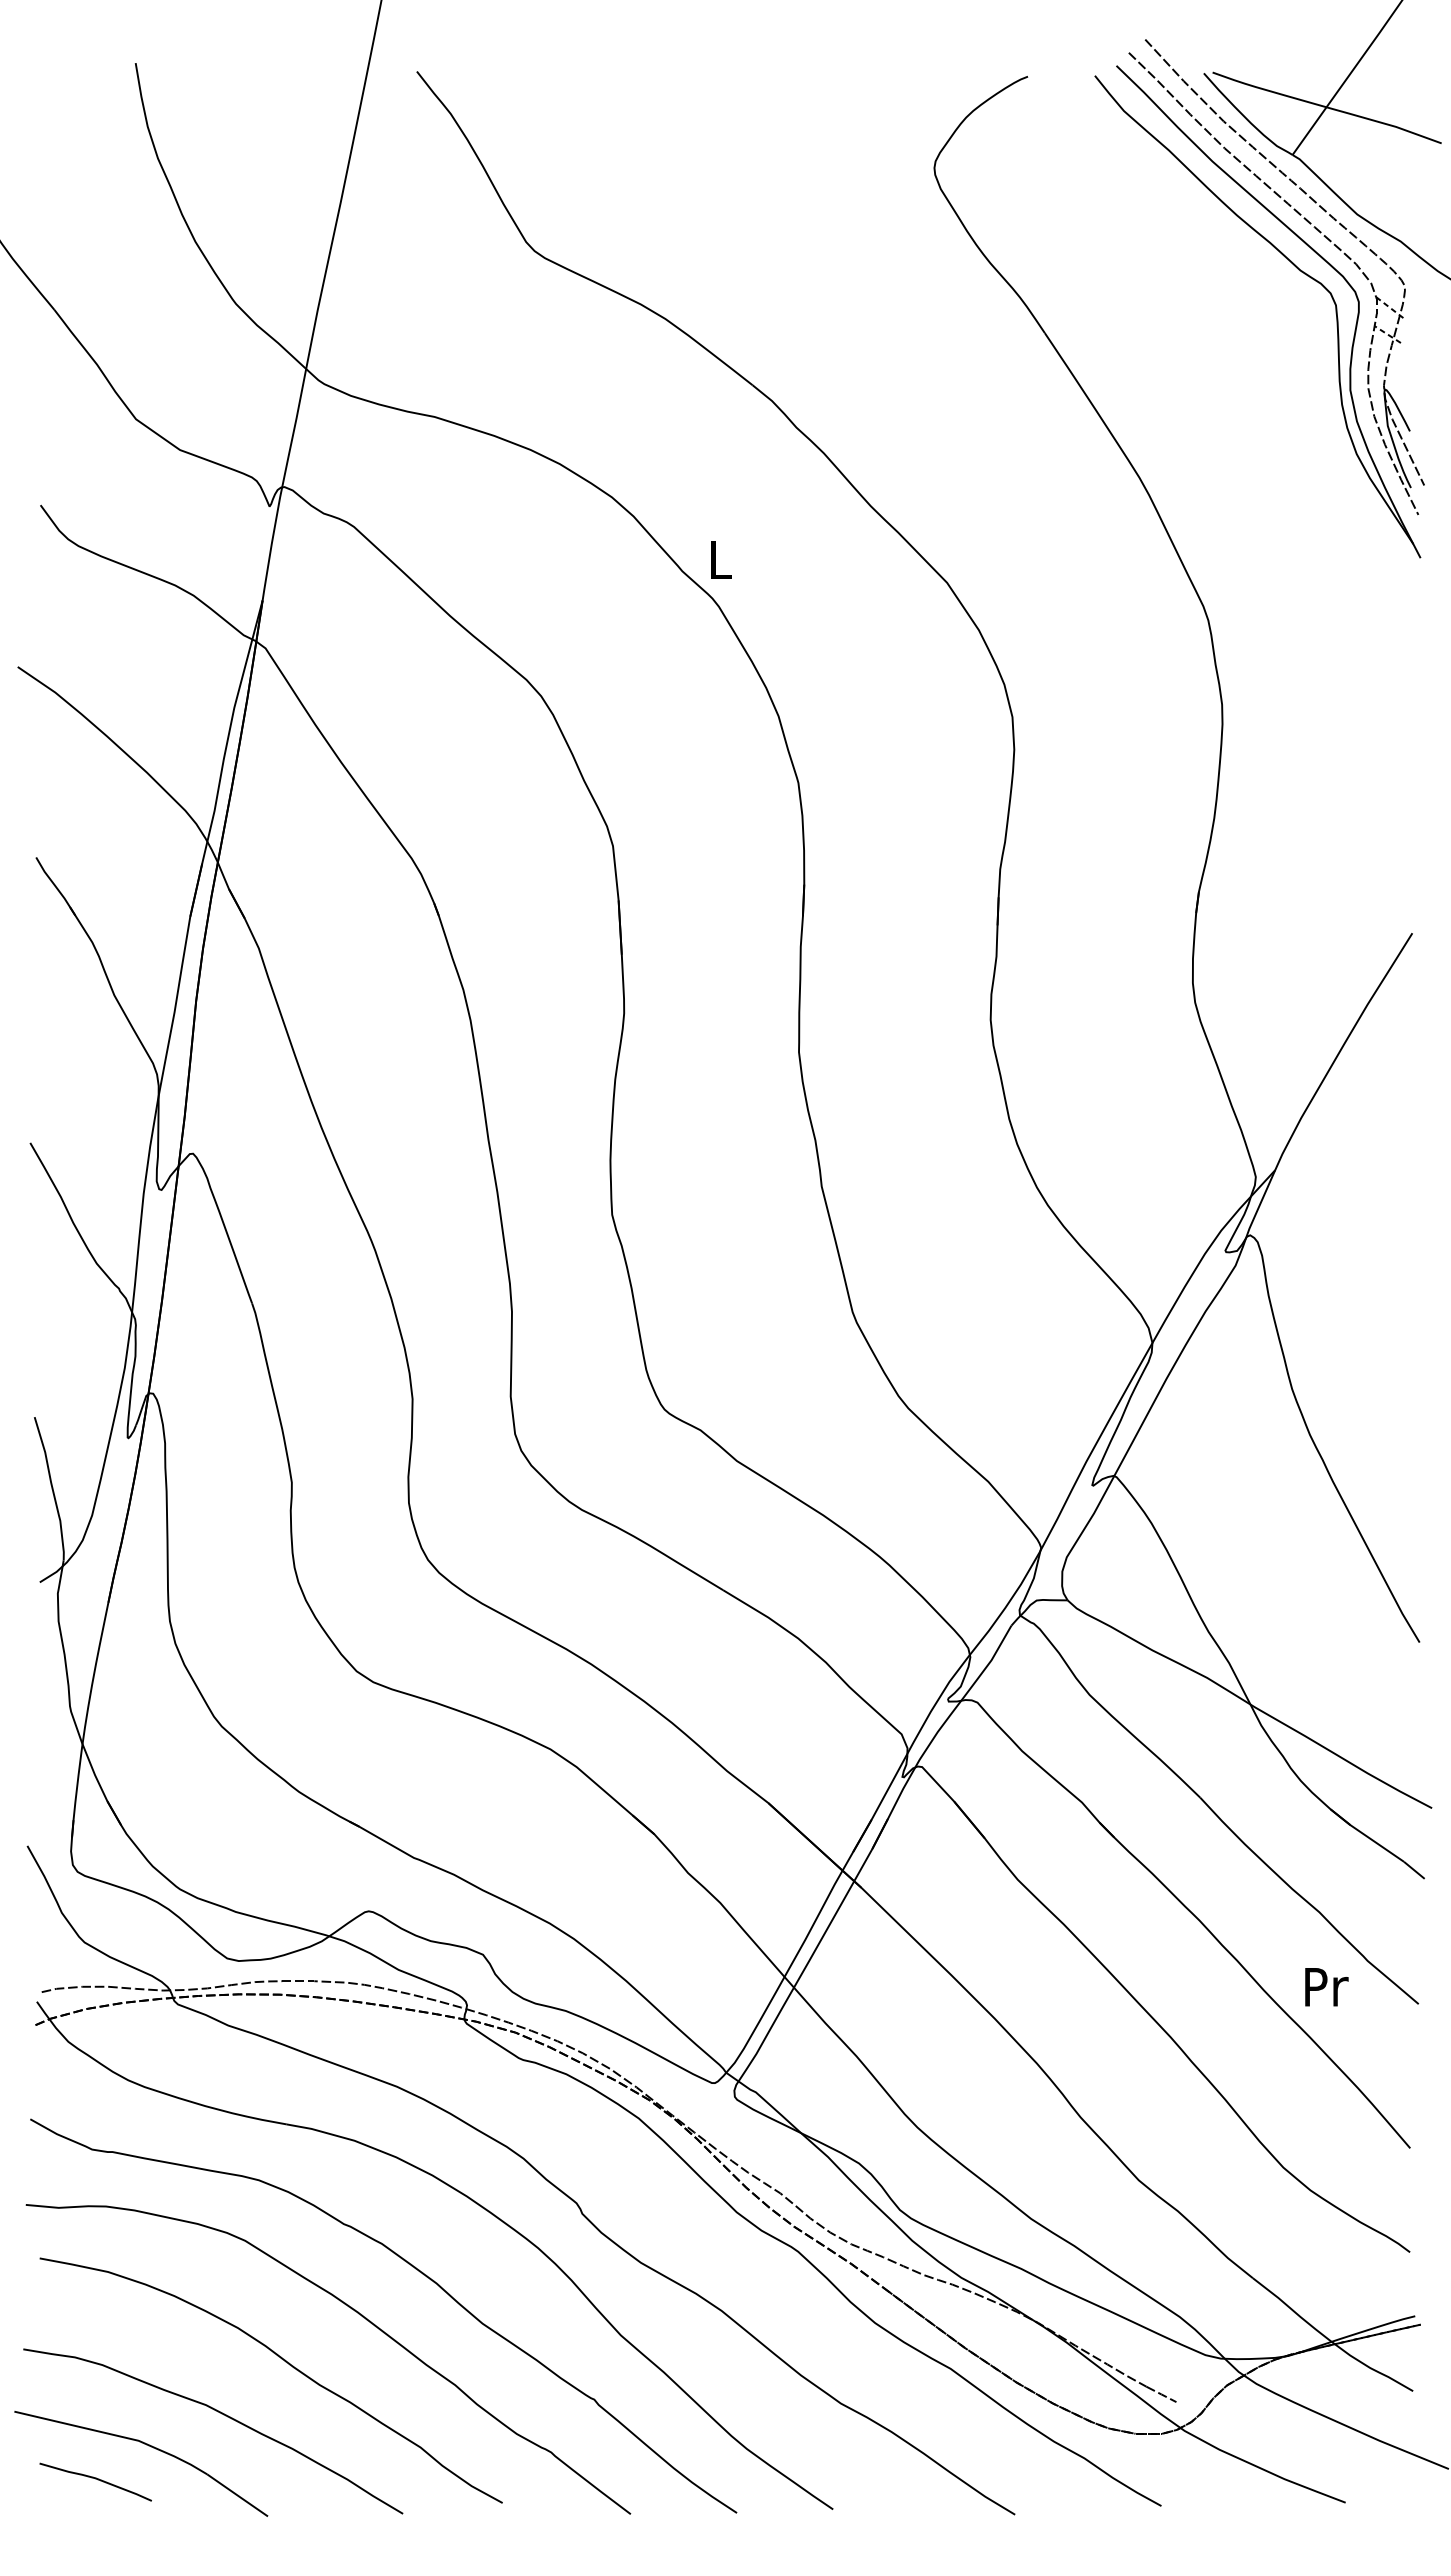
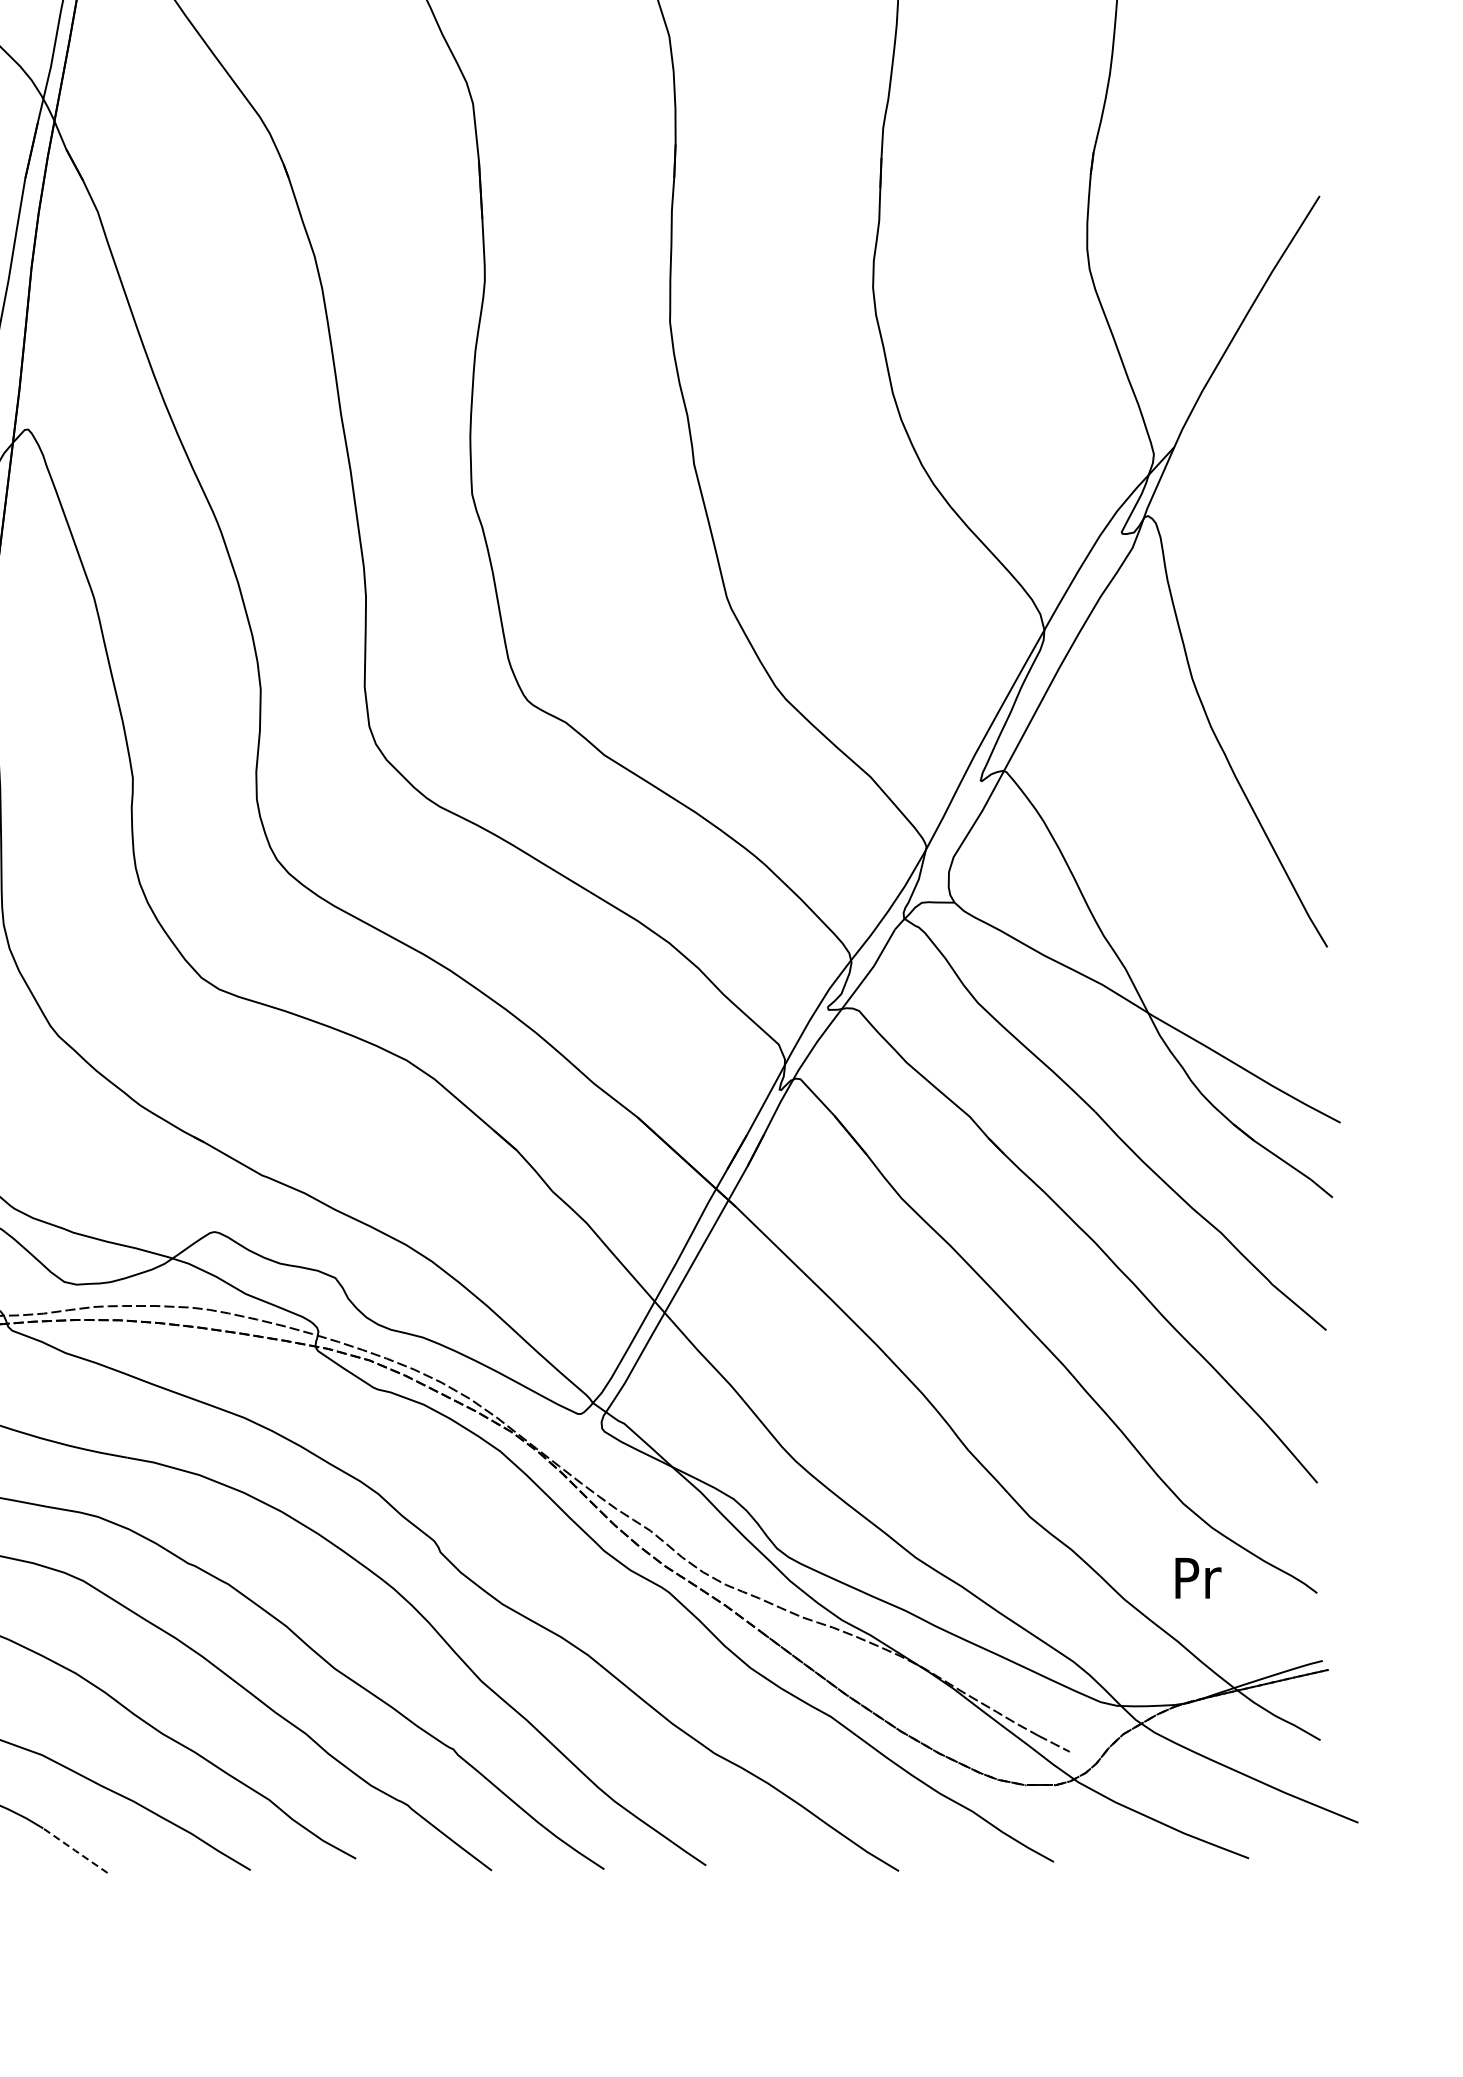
text: (1326, 1987) -> (1198, 1578), moved
line: (237, 2495) -> (75, 1850), solid -> dashed

